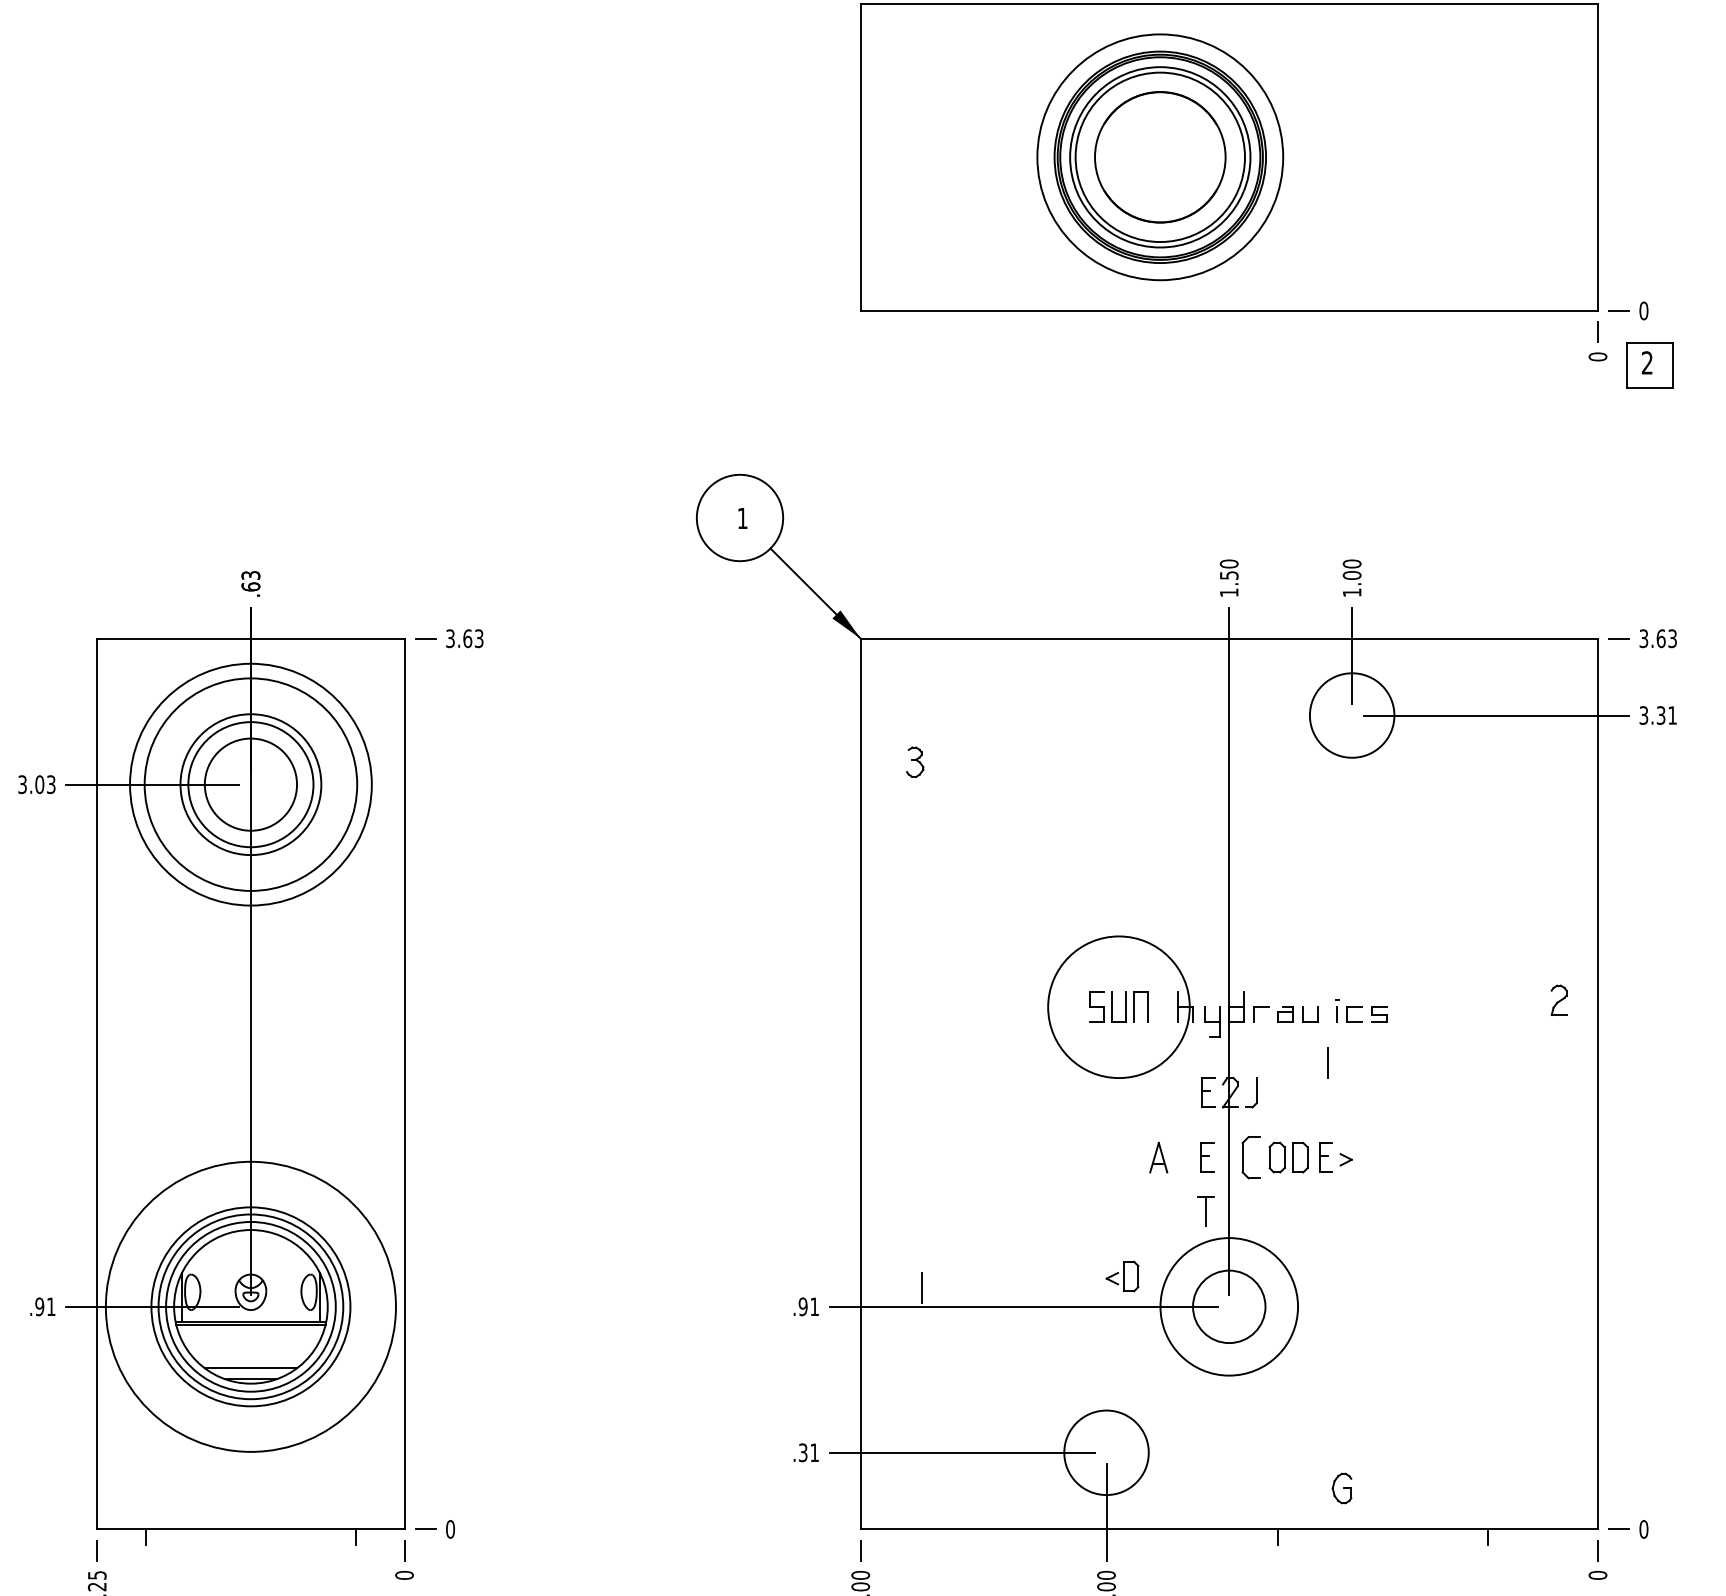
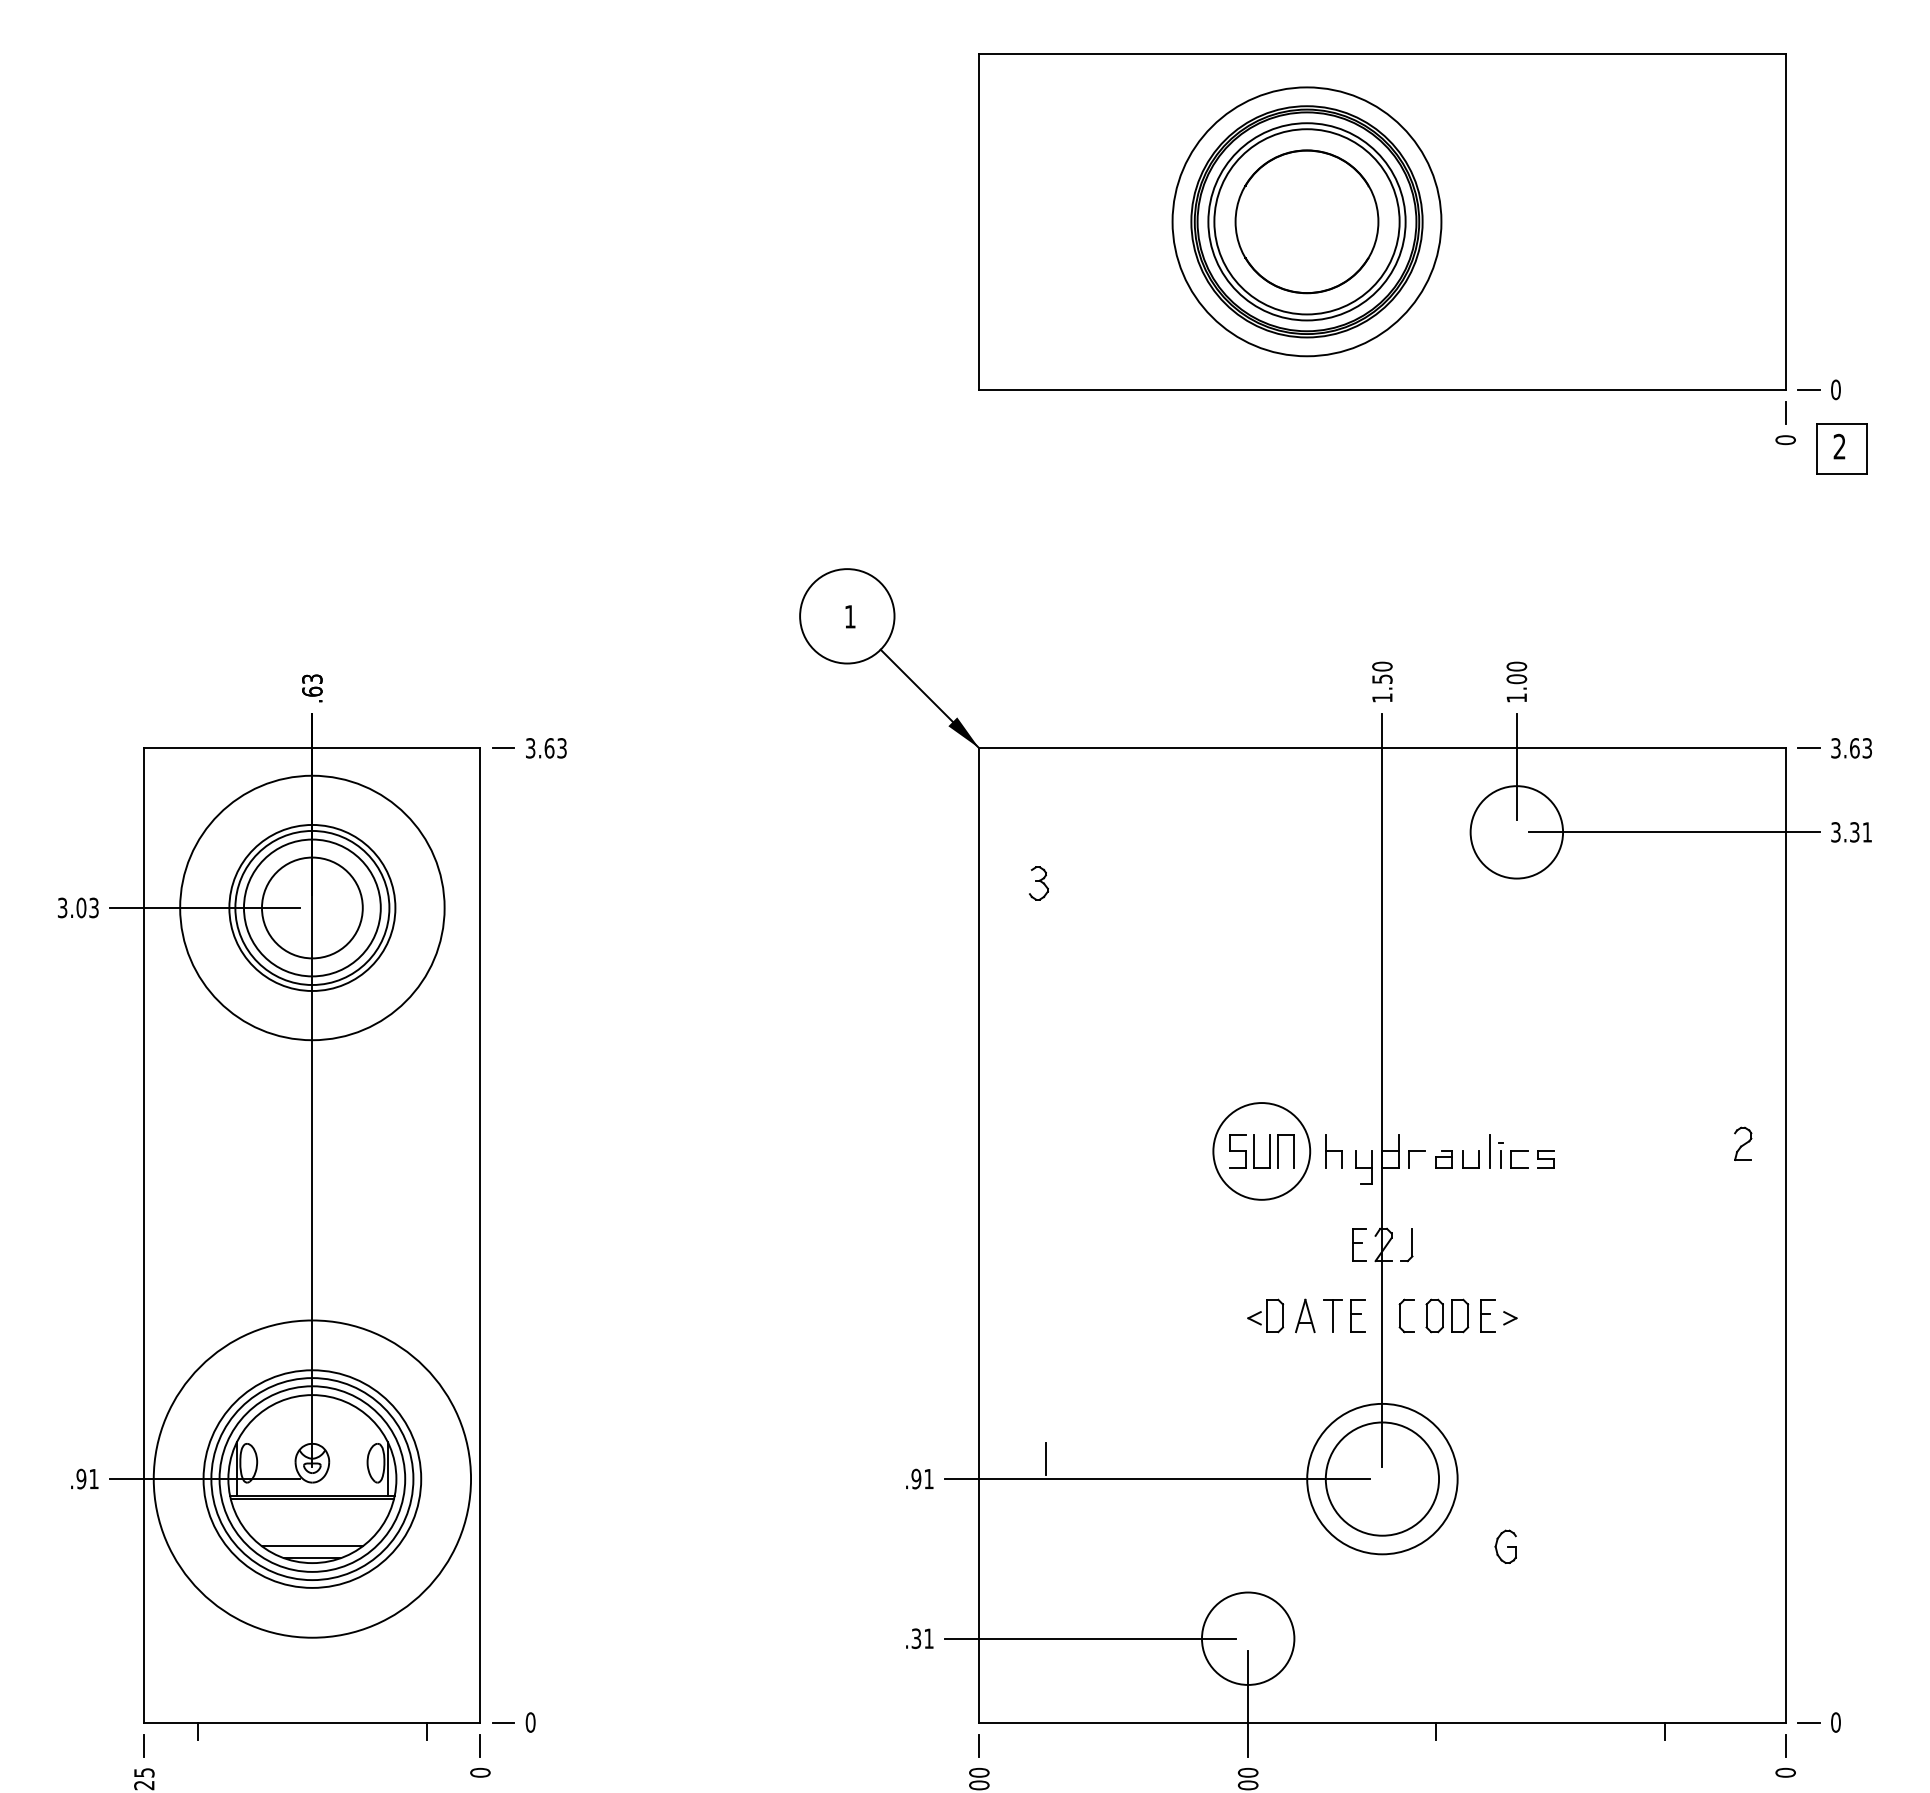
circle: (251, 784) -> (312, 907), size x0.71
circle: (1118, 1007) -> (1261, 1151), size x0.62
line: (1327, 1063) -> (1489, 1151), moved
part: (1251, 1157) -> (1406, 1315), size x0.71
part: (1205, 1211) -> (1332, 1315), moved
part: (1122, 1276) -> (1265, 1315), moved
circle: (1229, 1306) -> (1382, 1478), size x1.43
part: (1341, 1488) -> (1505, 1546), moved

